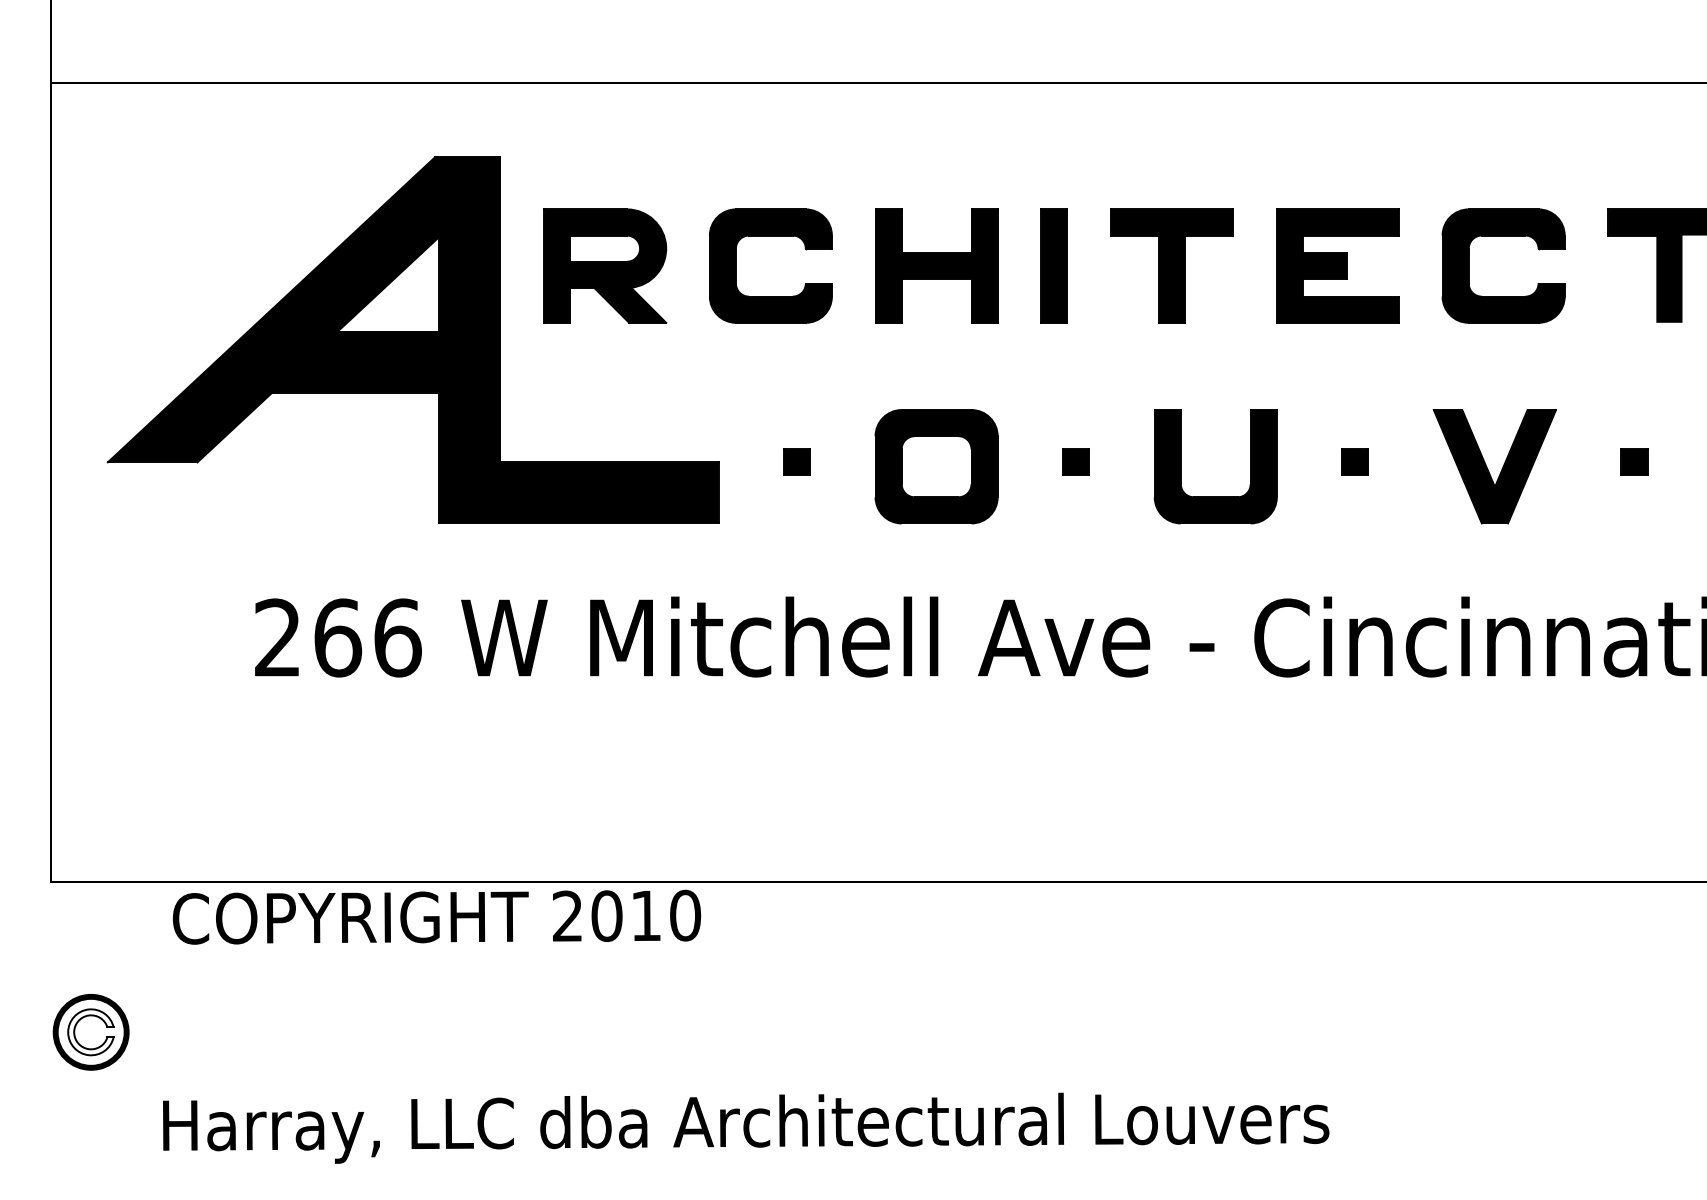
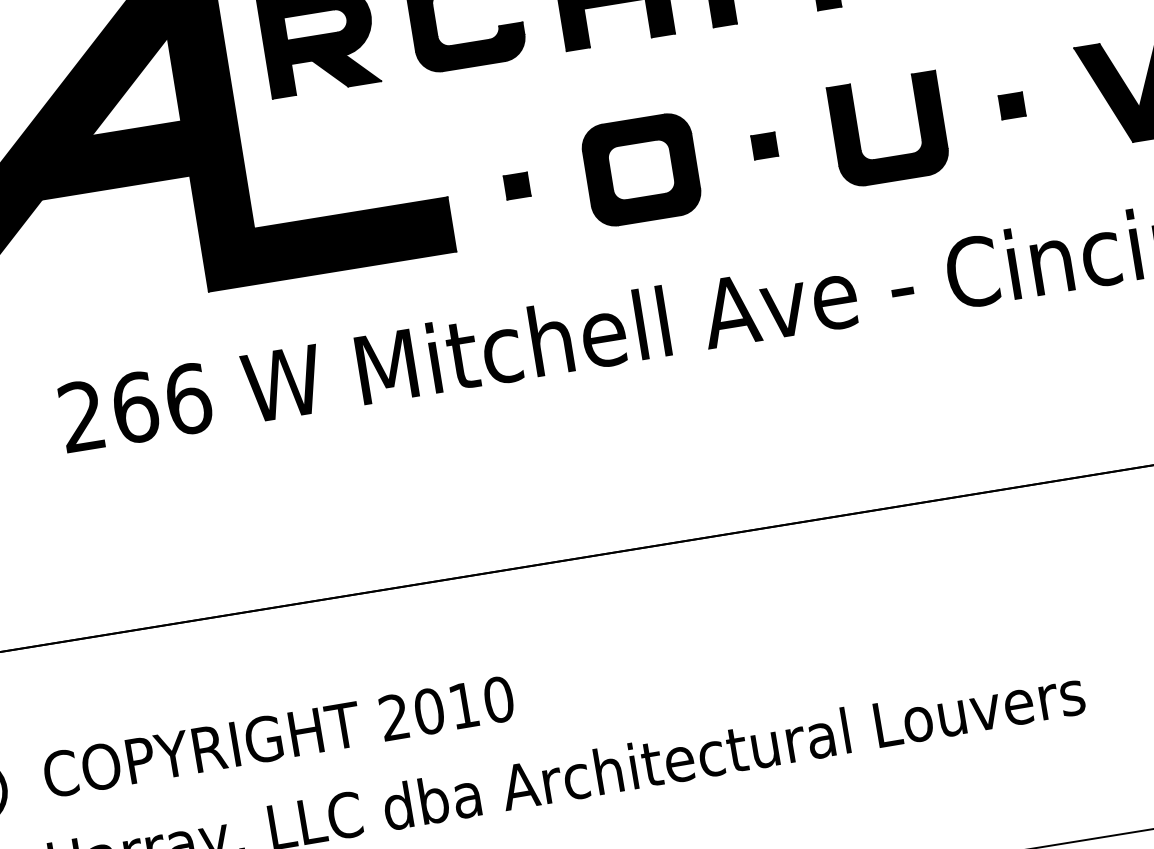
text: (436, 916) -> (278, 736), moved

